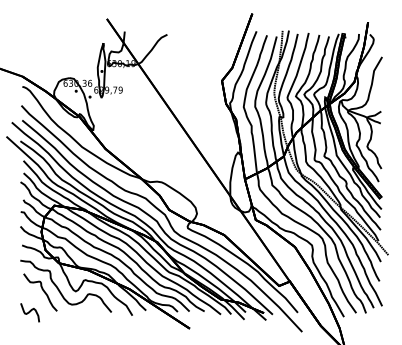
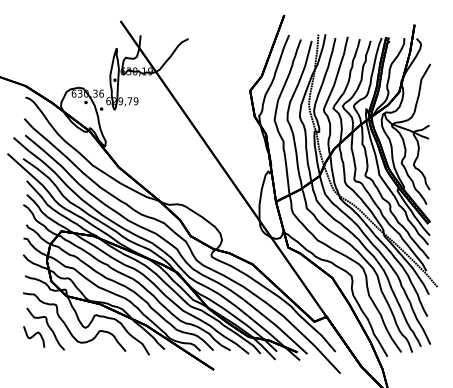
curve: (30, 312) -> (34, 336), moved

